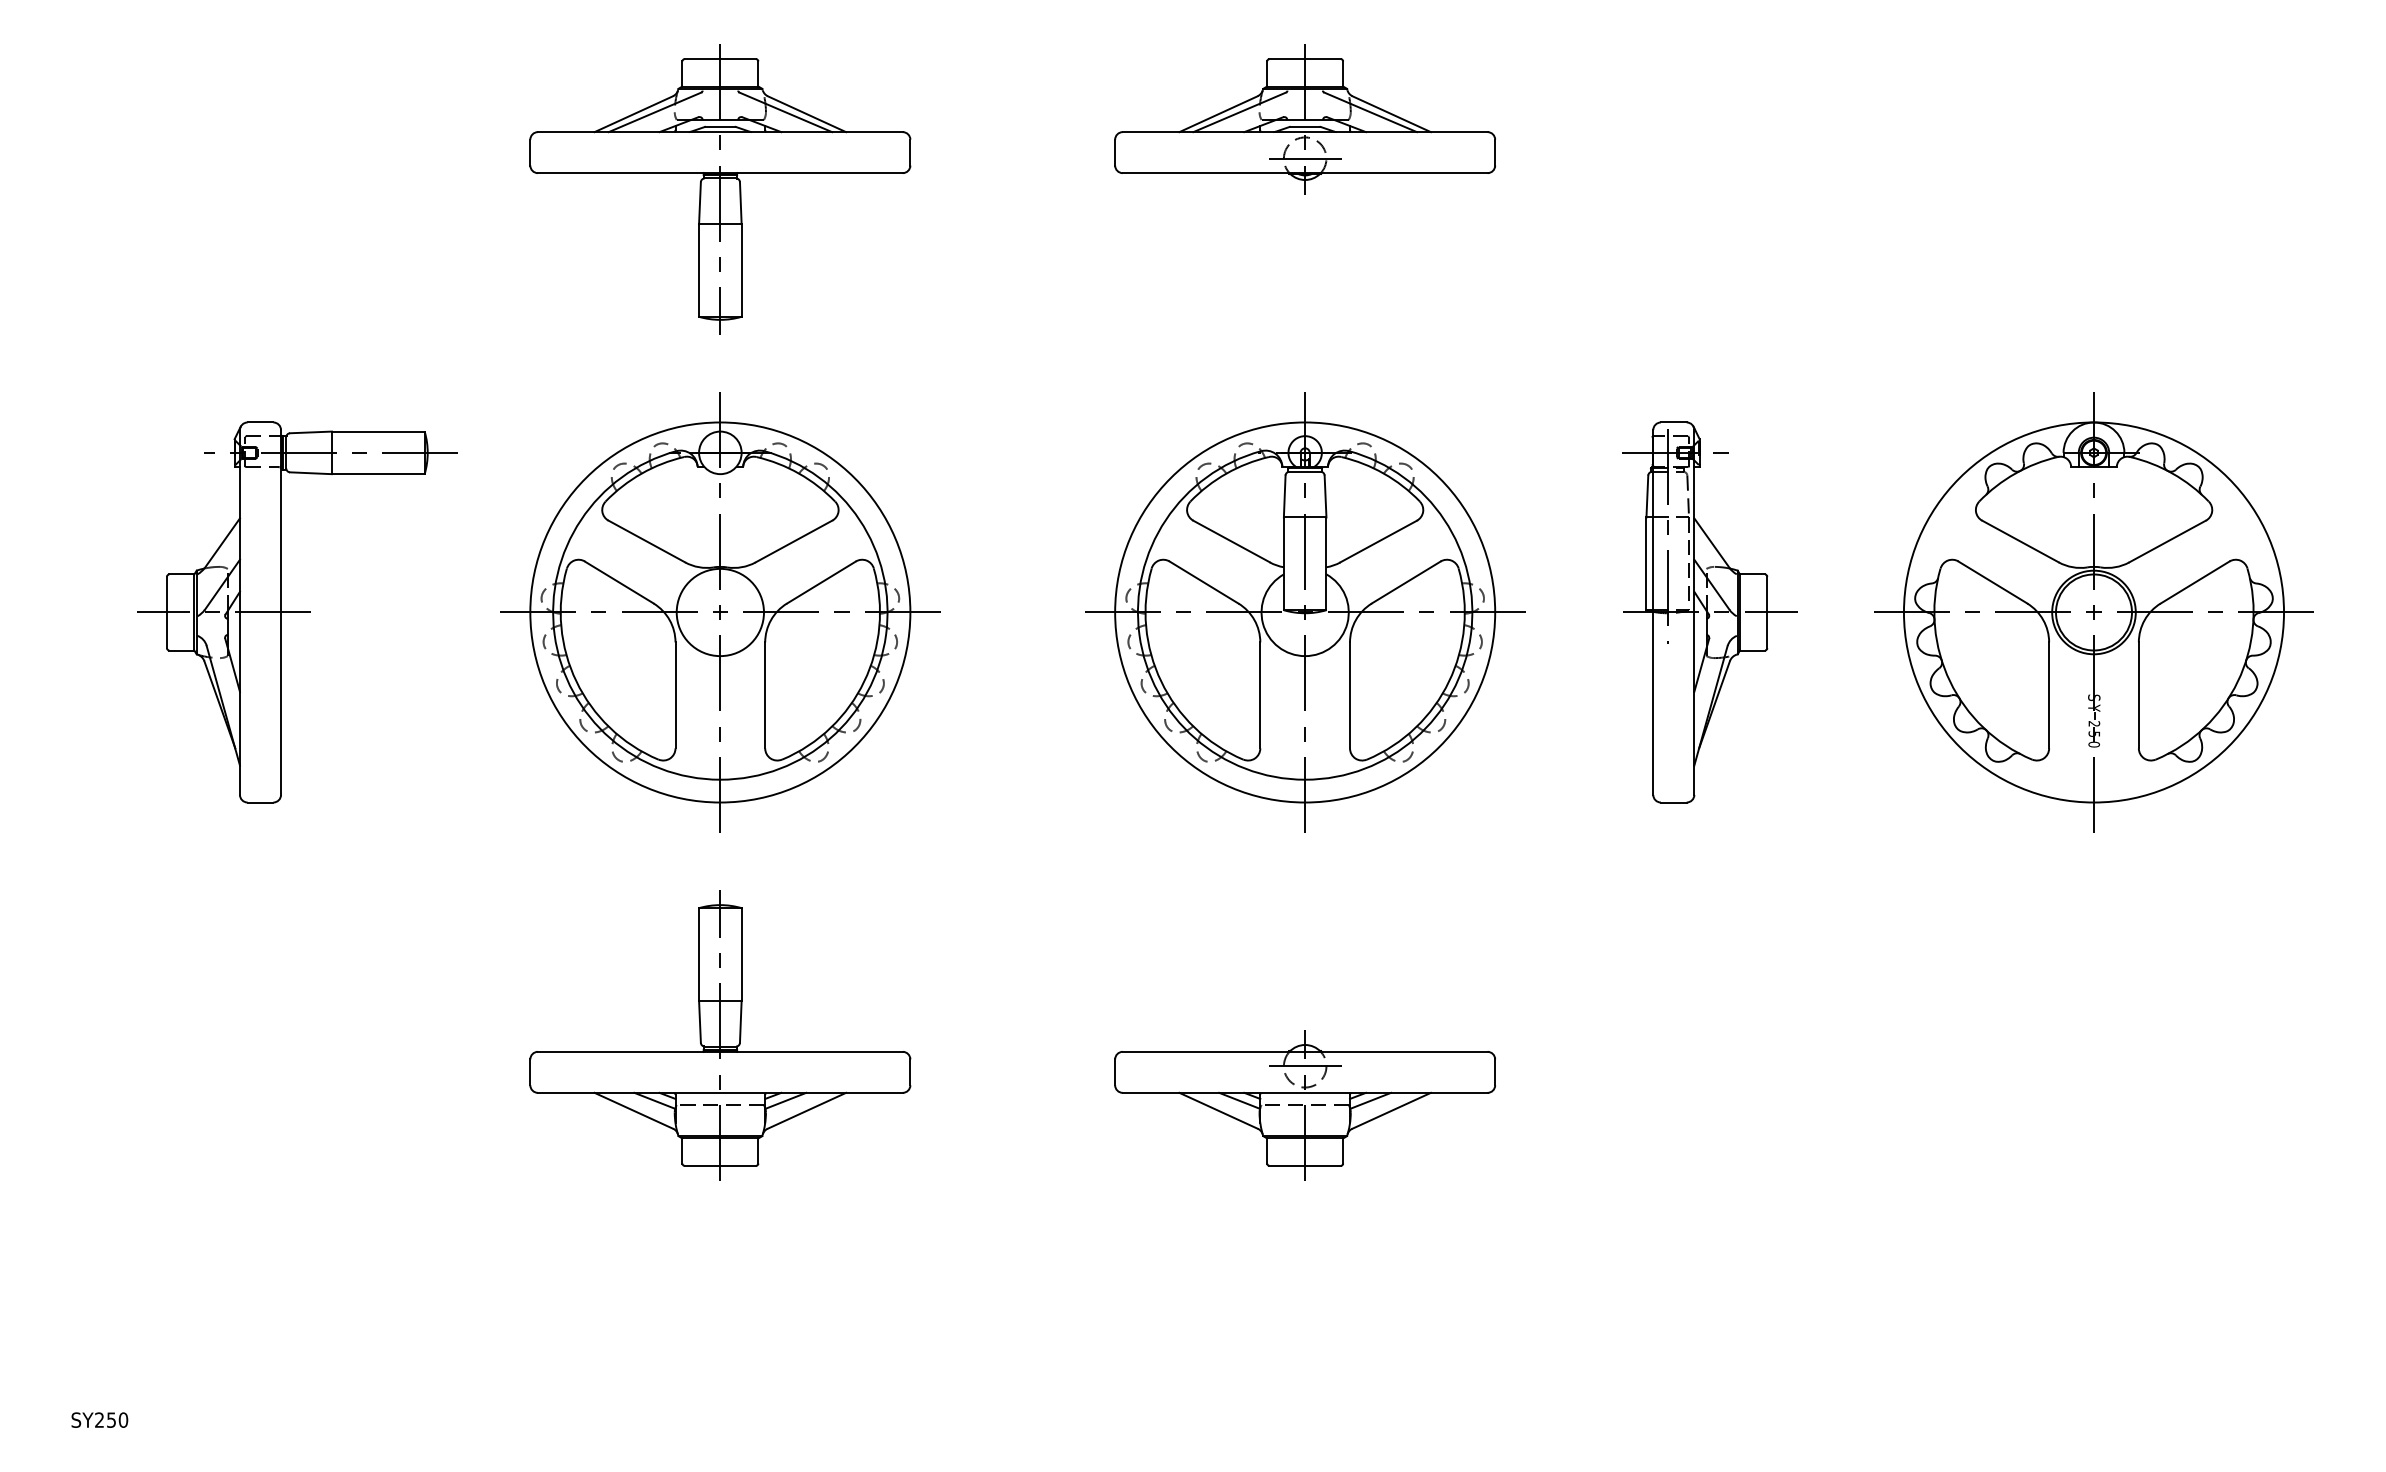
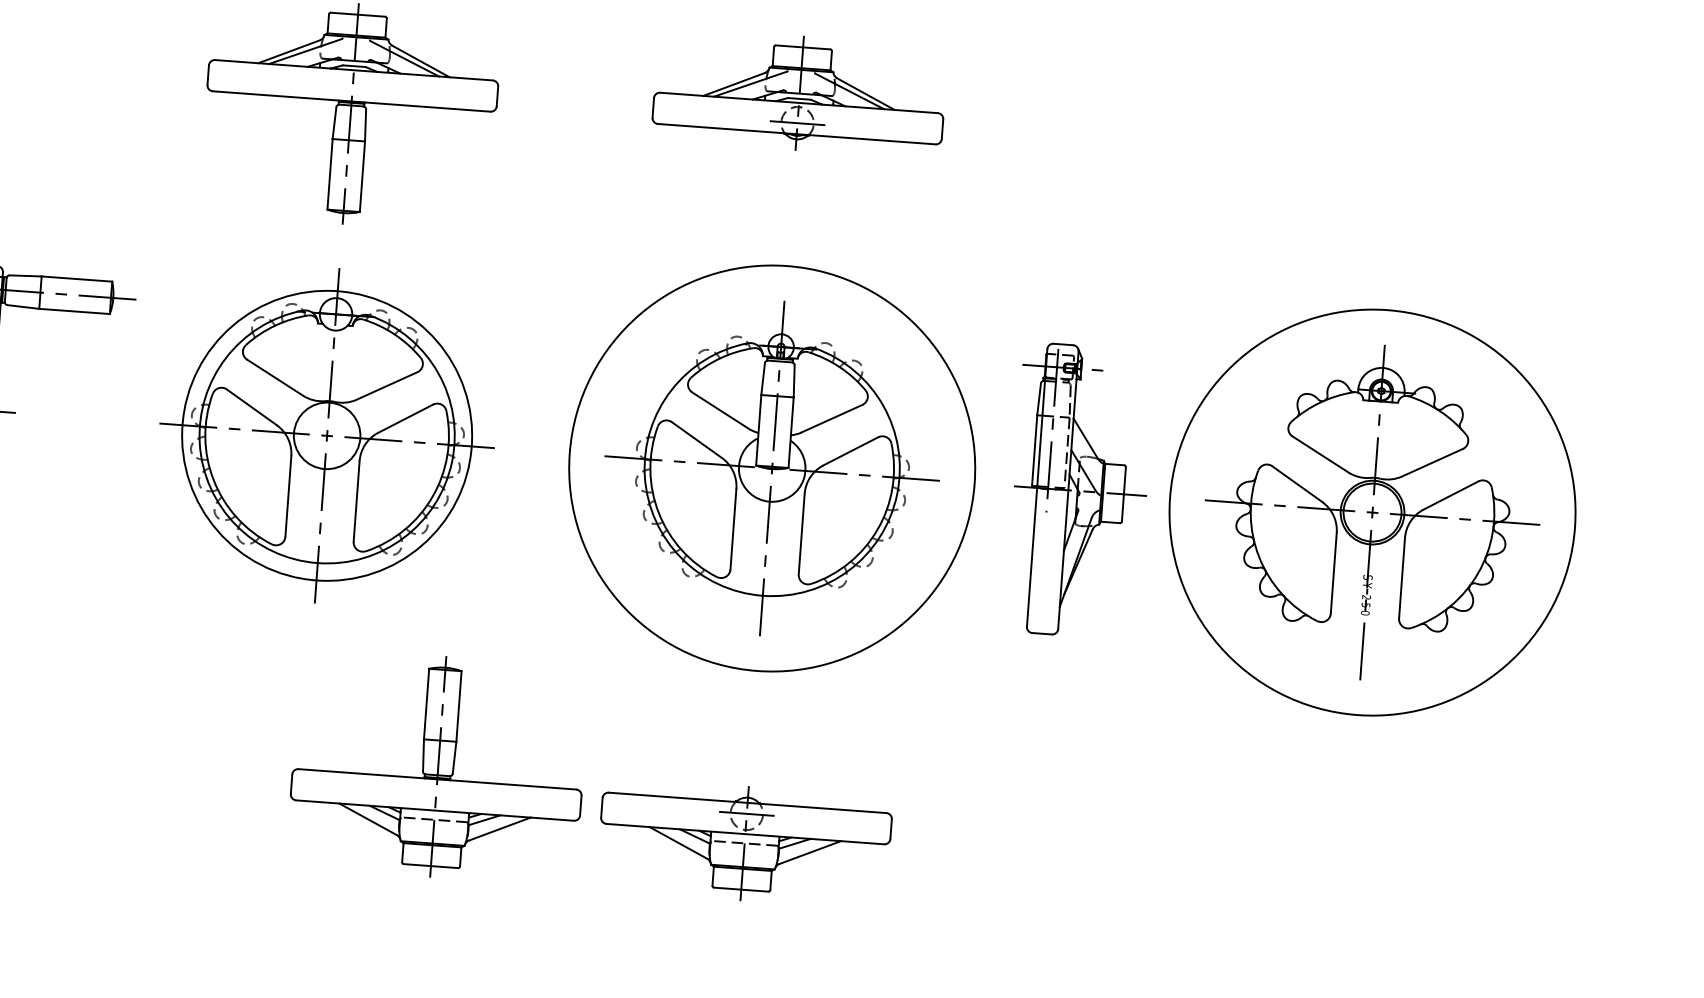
circle: (1305, 612) -> (772, 468), size x1.4
circle: (2093, 612) -> (1372, 512), size x1.4
part: (720, 1035) -> (438, 766), moved

